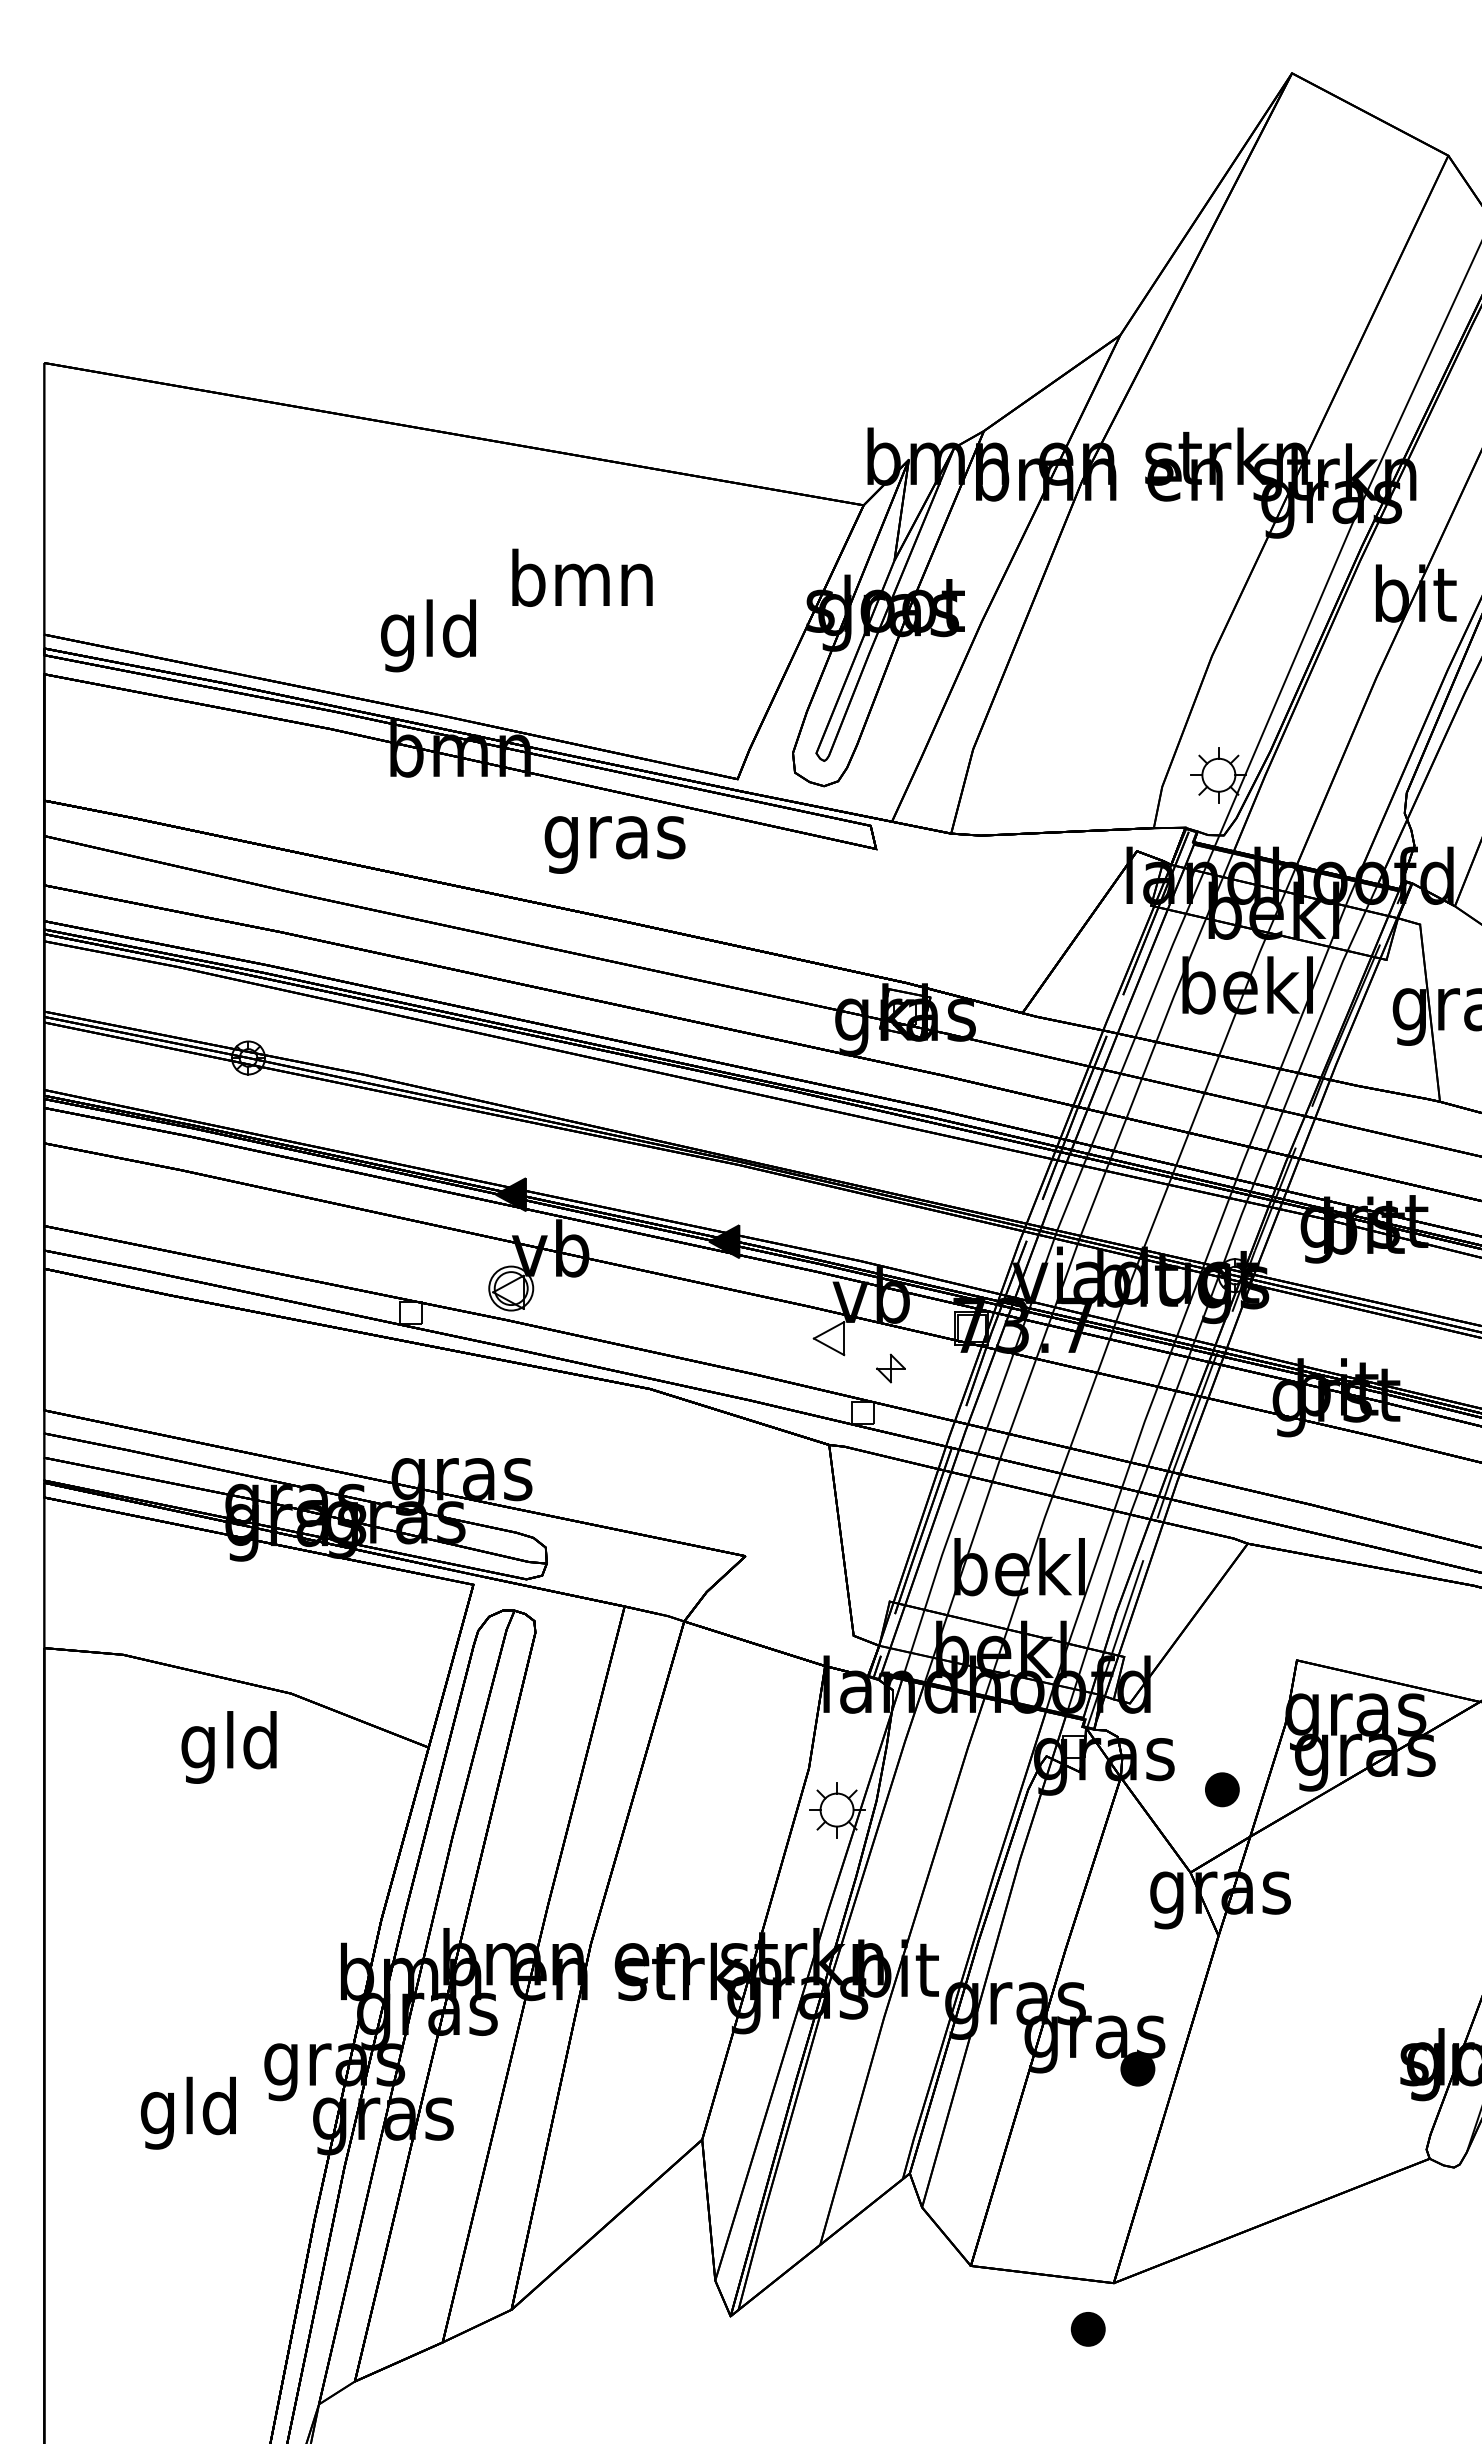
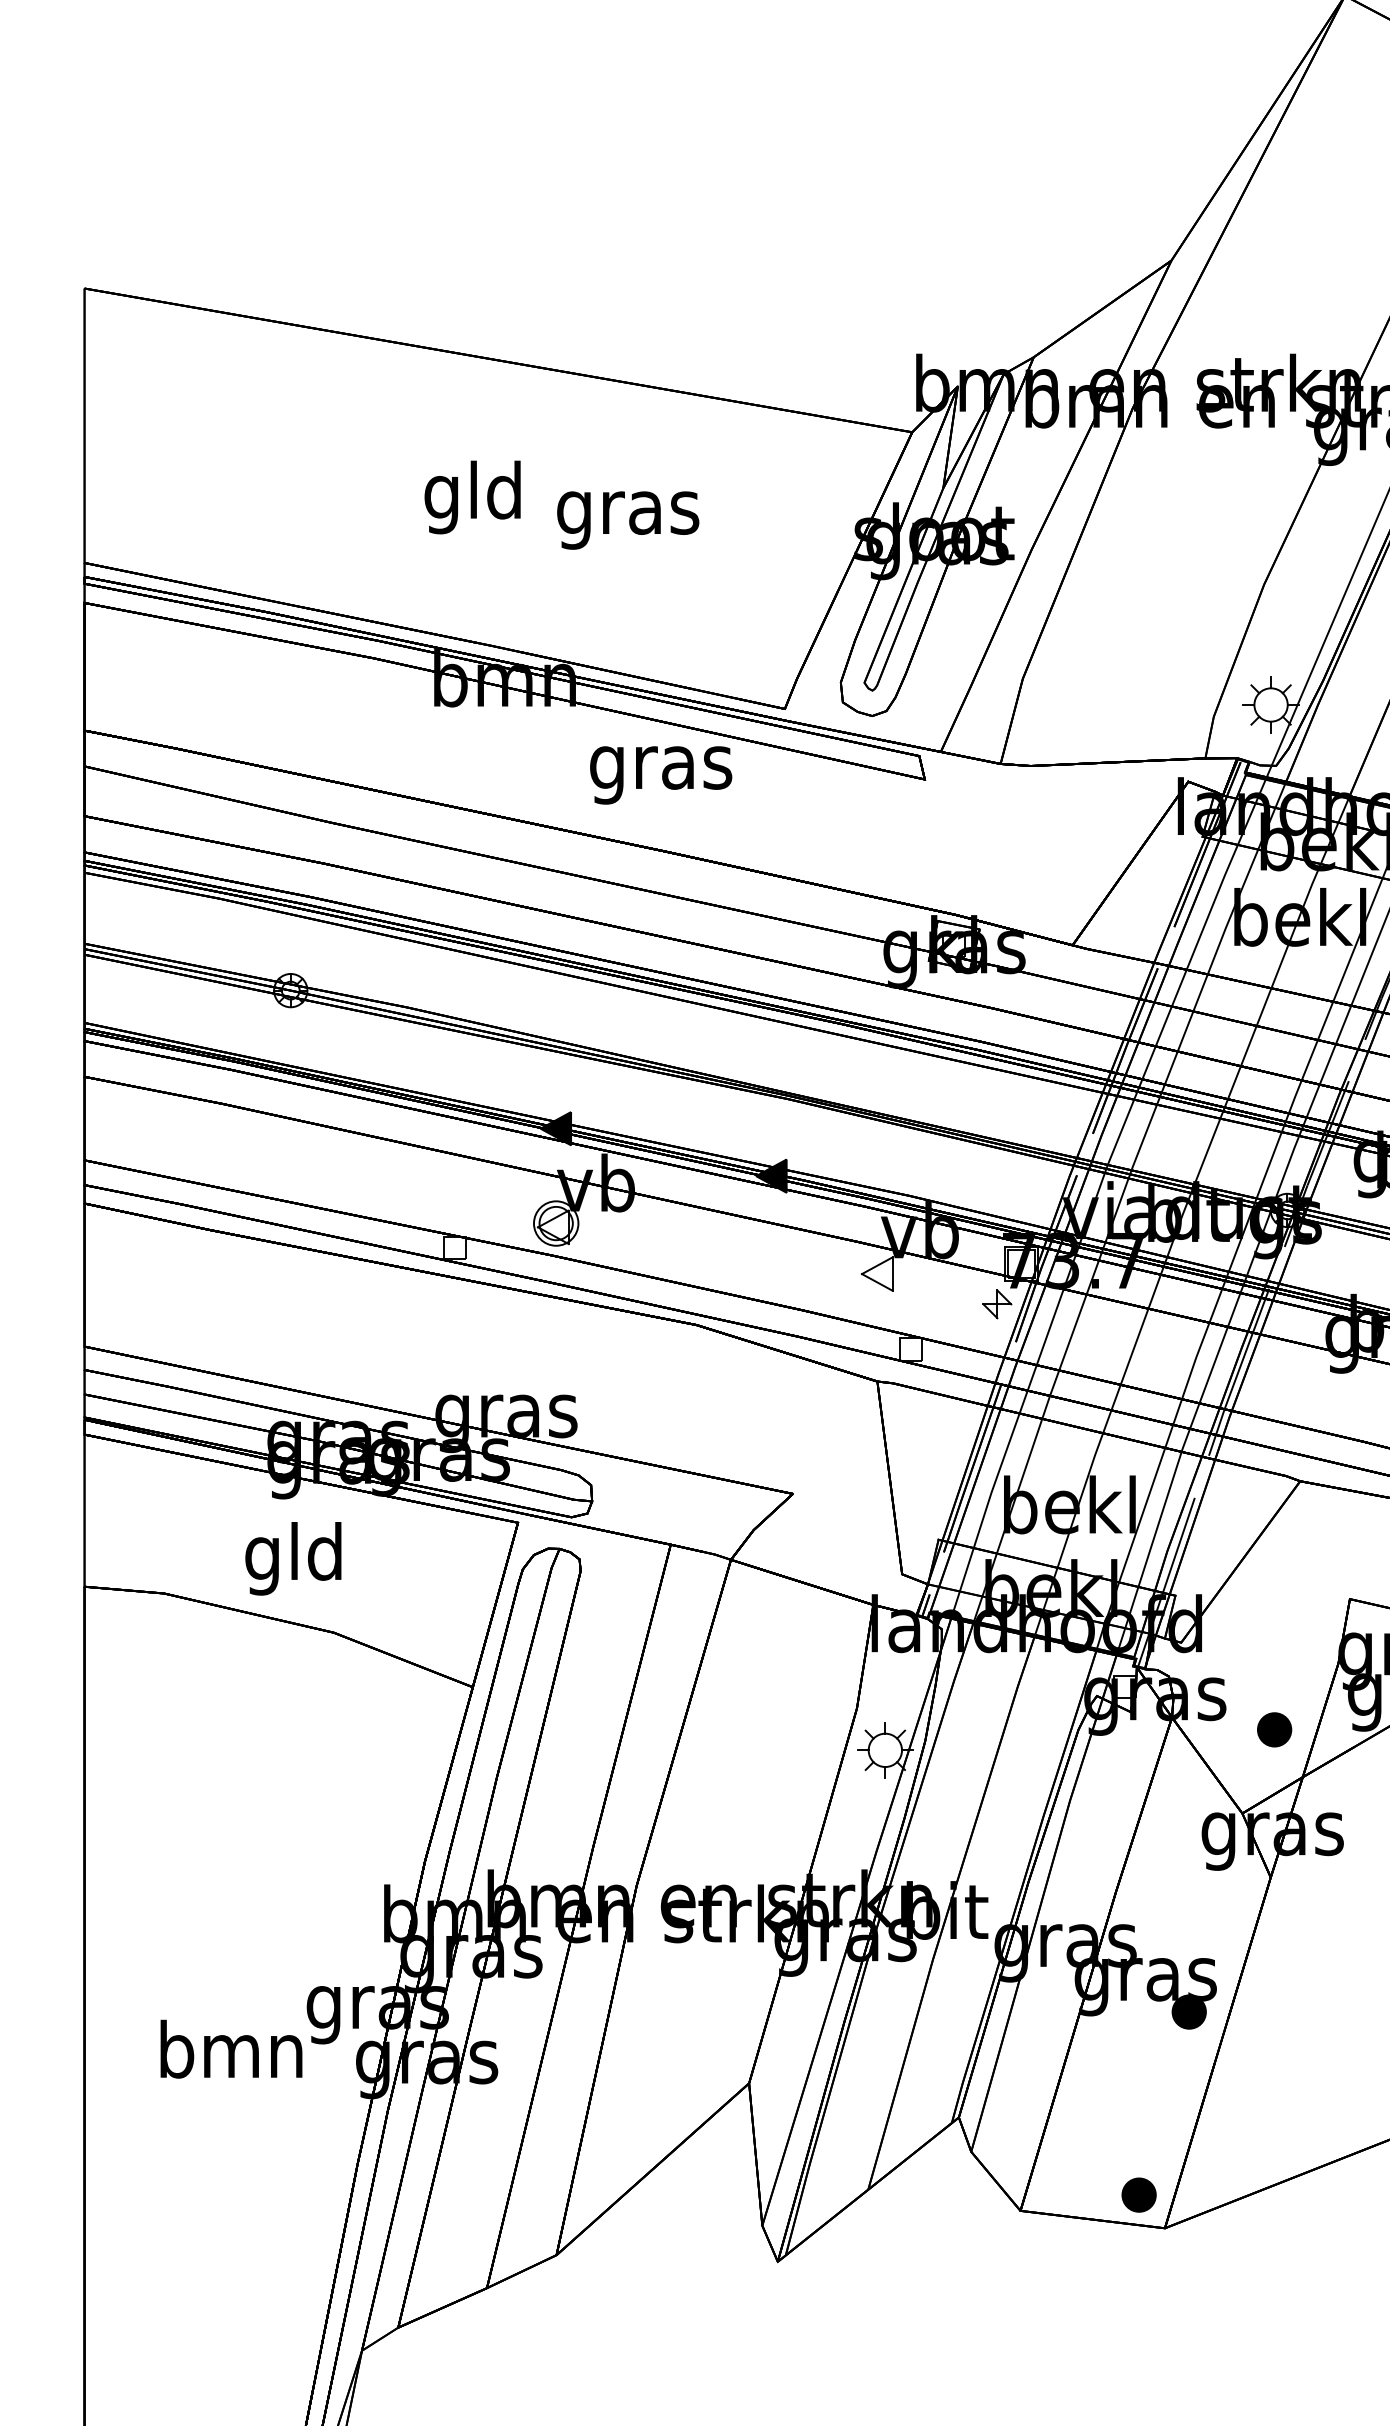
text: (582, 584) -> (628, 512), bmn -> gras
text: (428, 635) -> (472, 497), moved
part: (890, 1368) -> (996, 1304), moved
text: (228, 1747) -> (292, 1558), moved
text: (189, 2112) -> (231, 2055), gld -> bmn
part: (1087, 2329) -> (1138, 2195), moved

